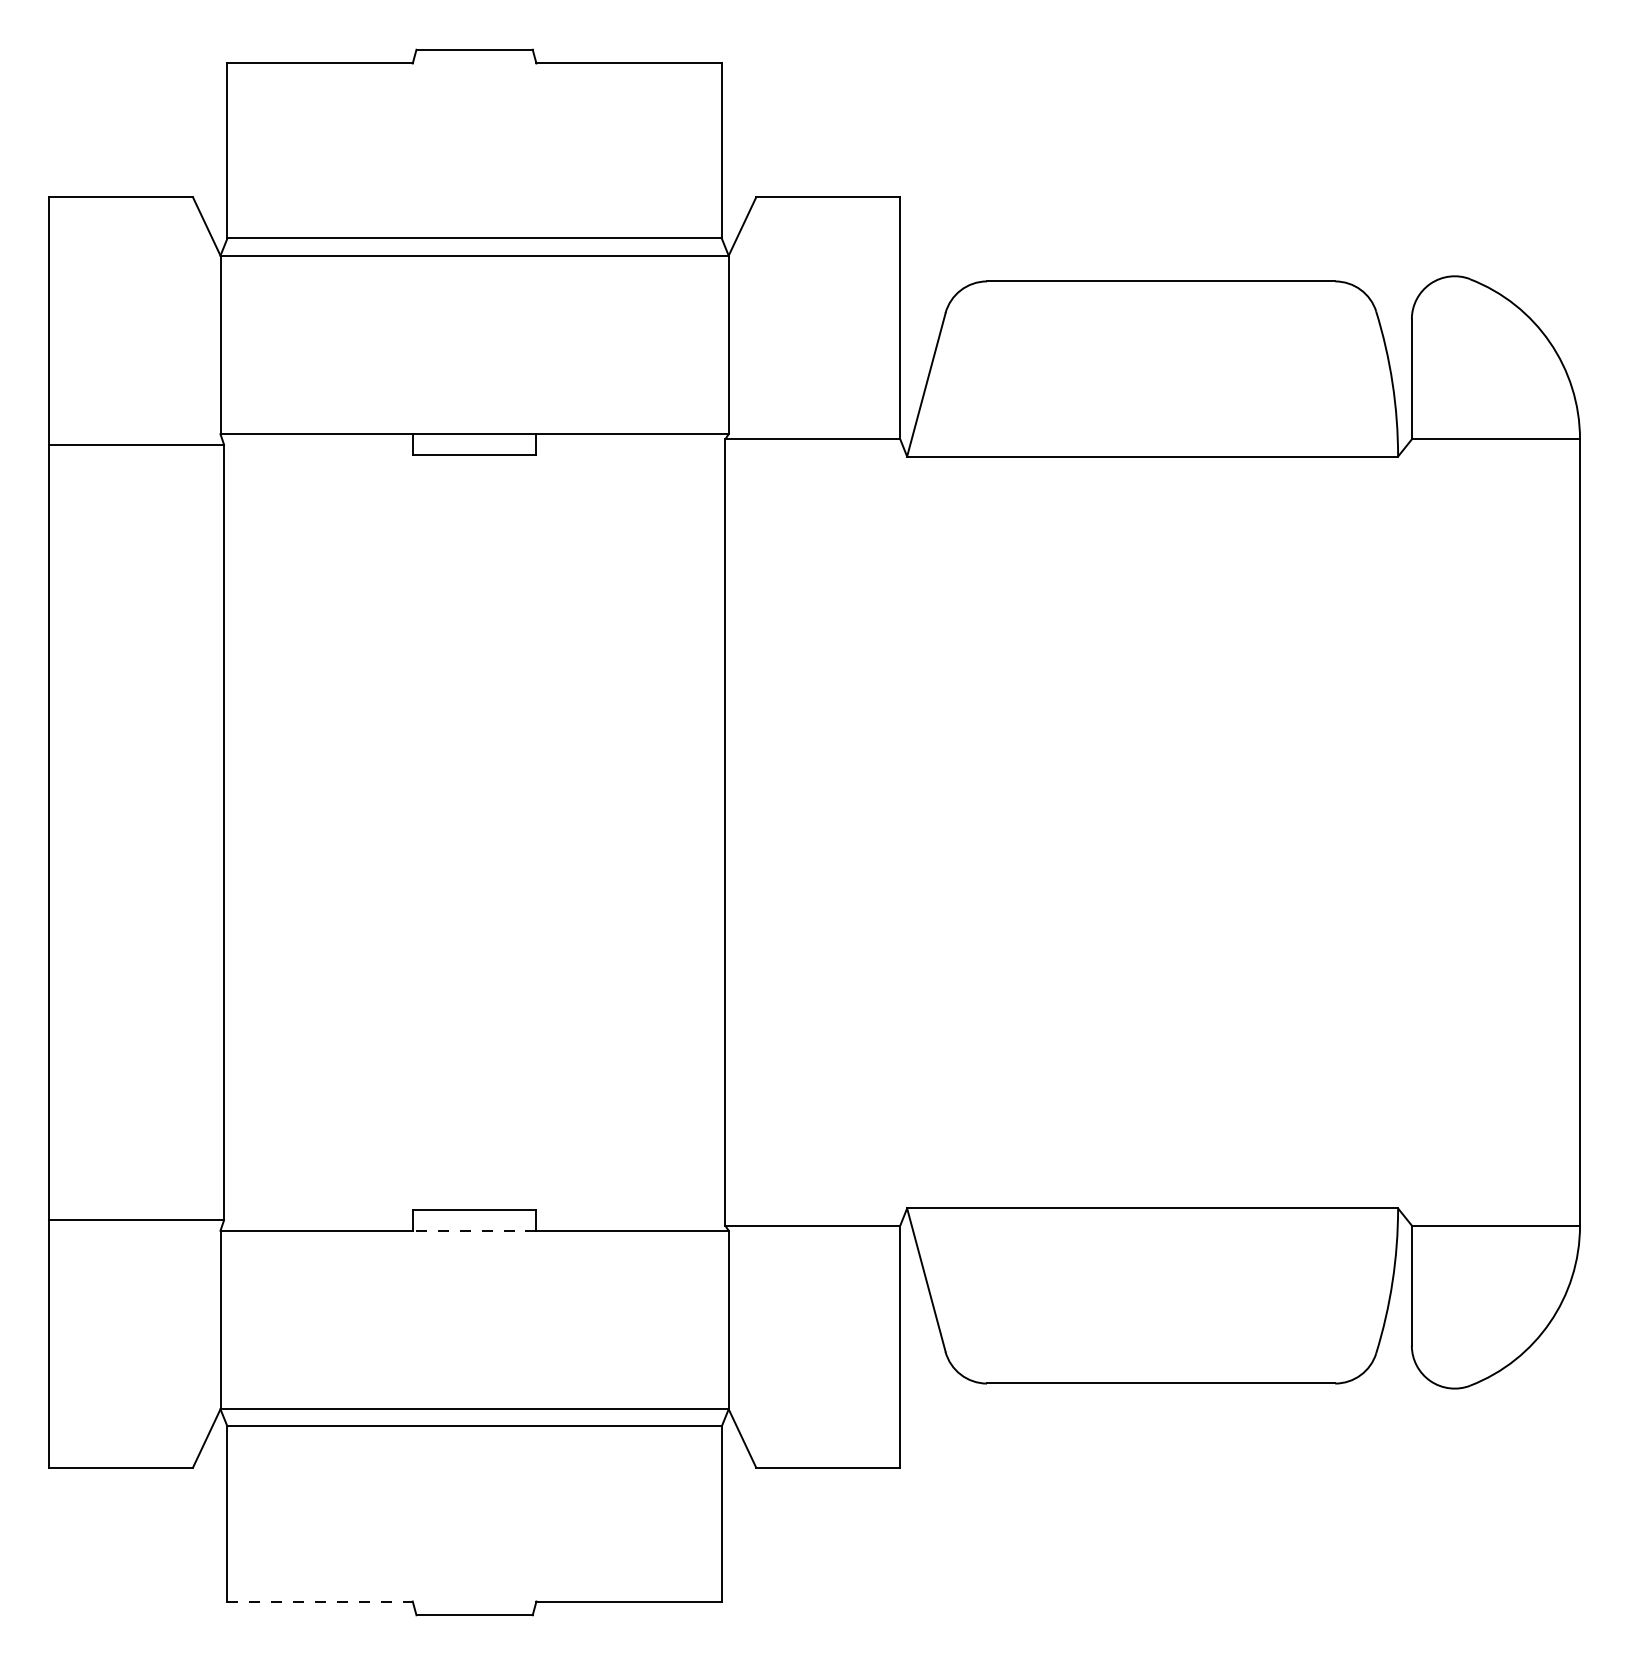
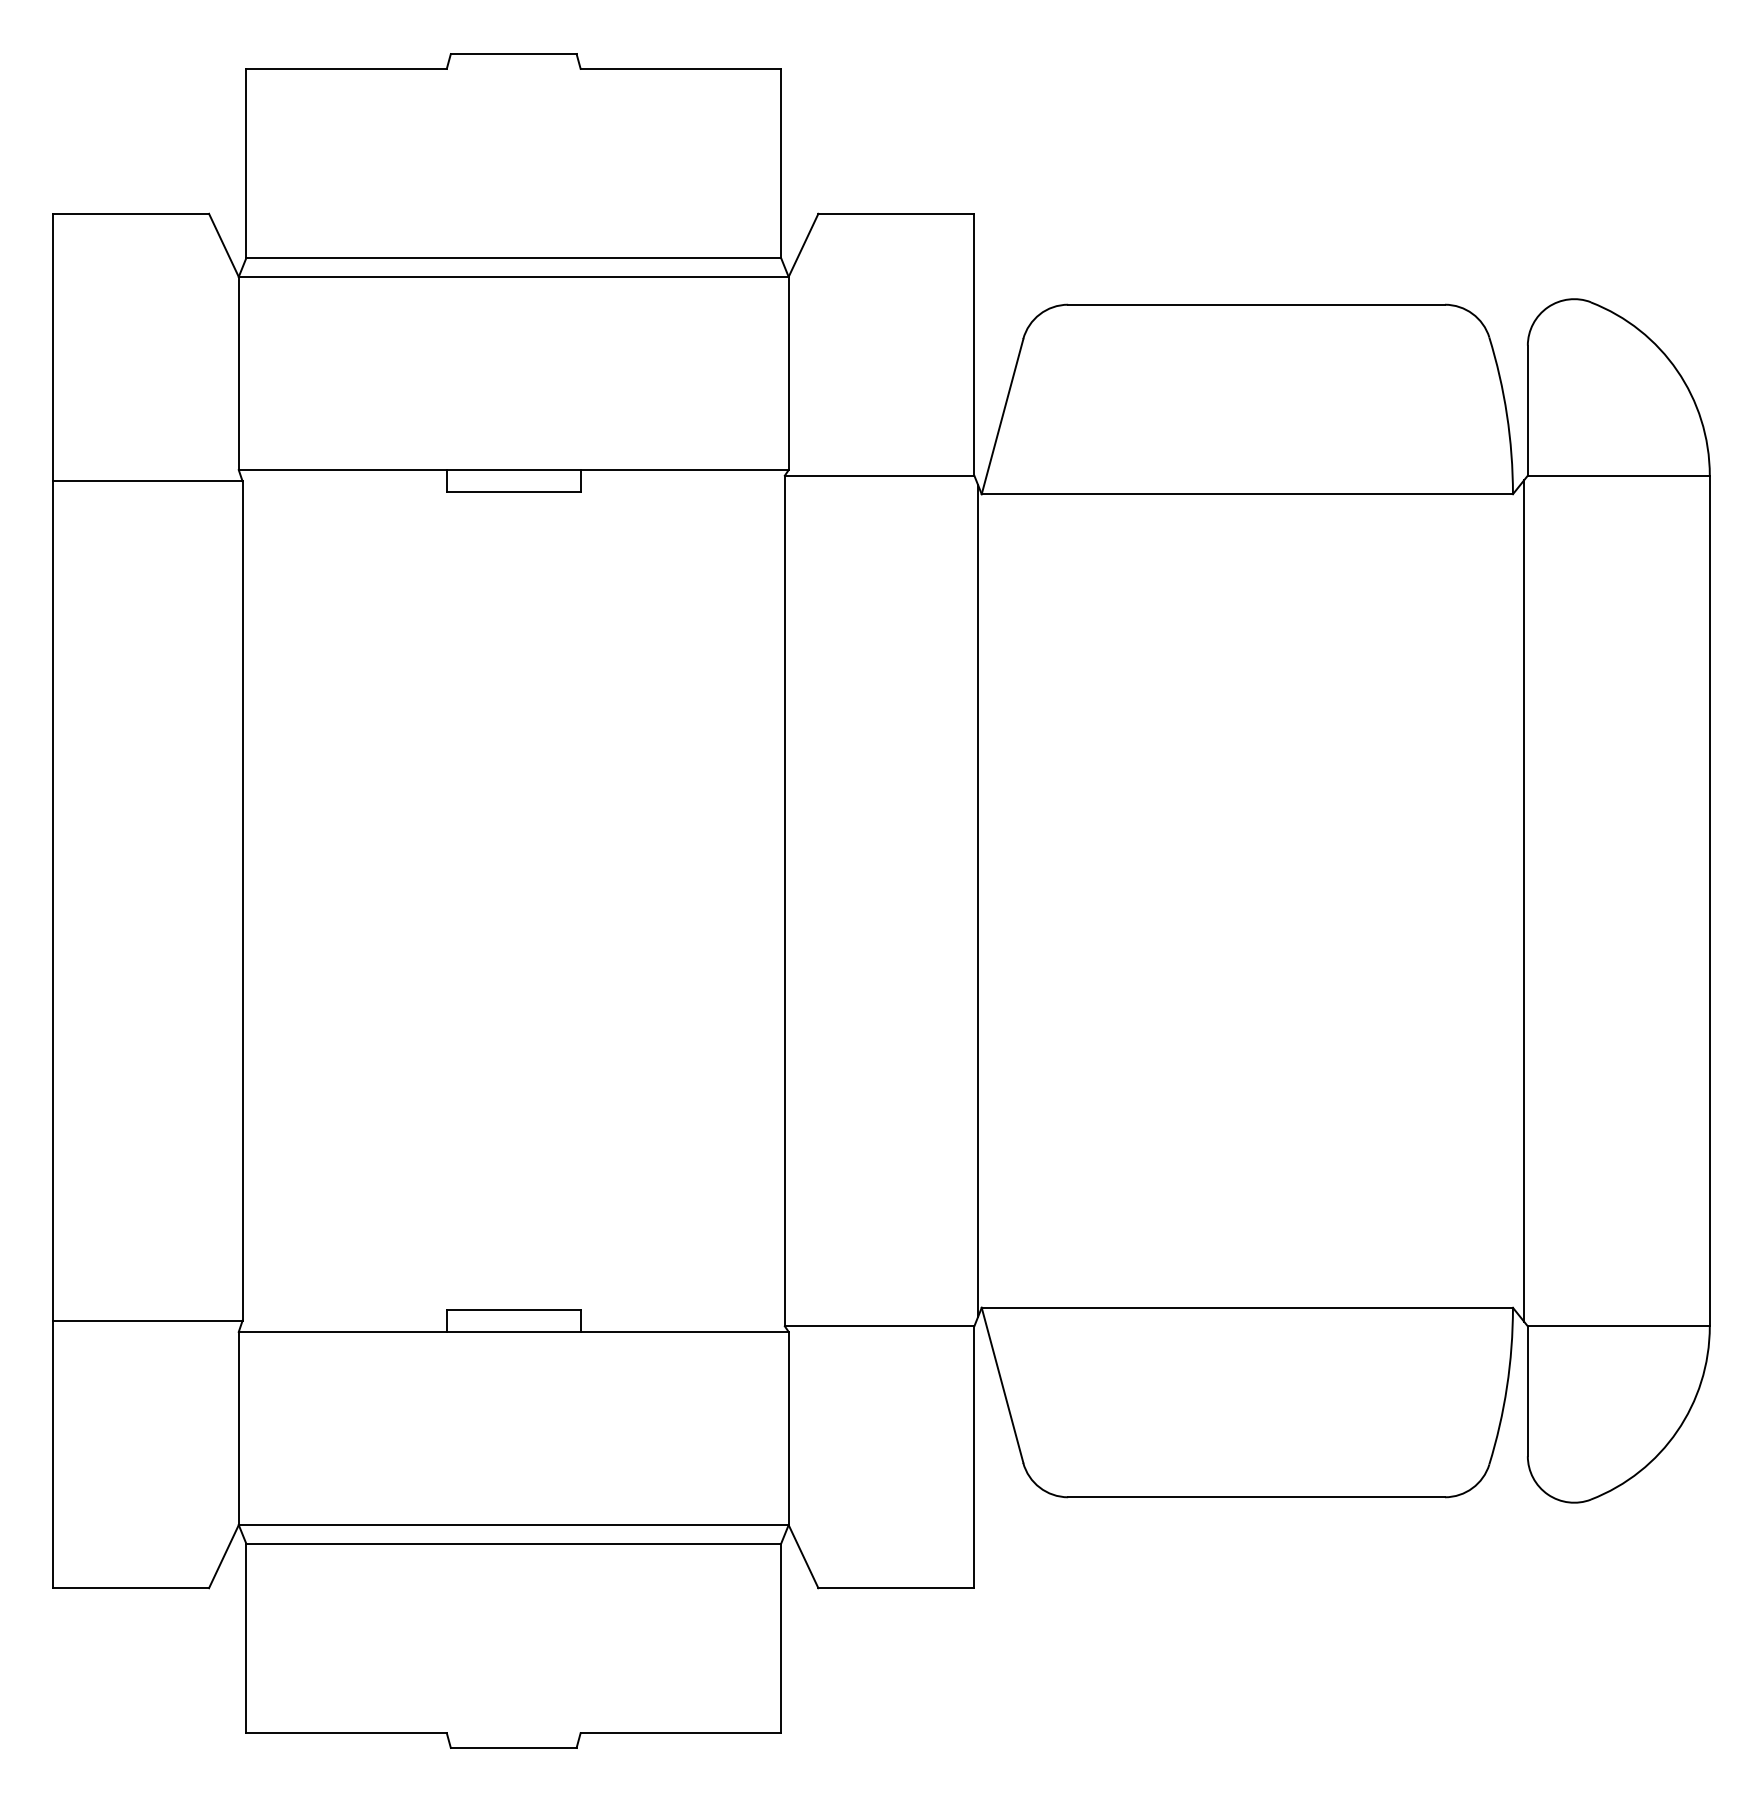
line: (904, 832) -> (978, 900), added
line: (1408, 832) -> (1524, 900), added
line: (474, 1230) -> (513, 1331), dashed -> solid
line: (320, 1601) -> (347, 1733), dashed -> solid

